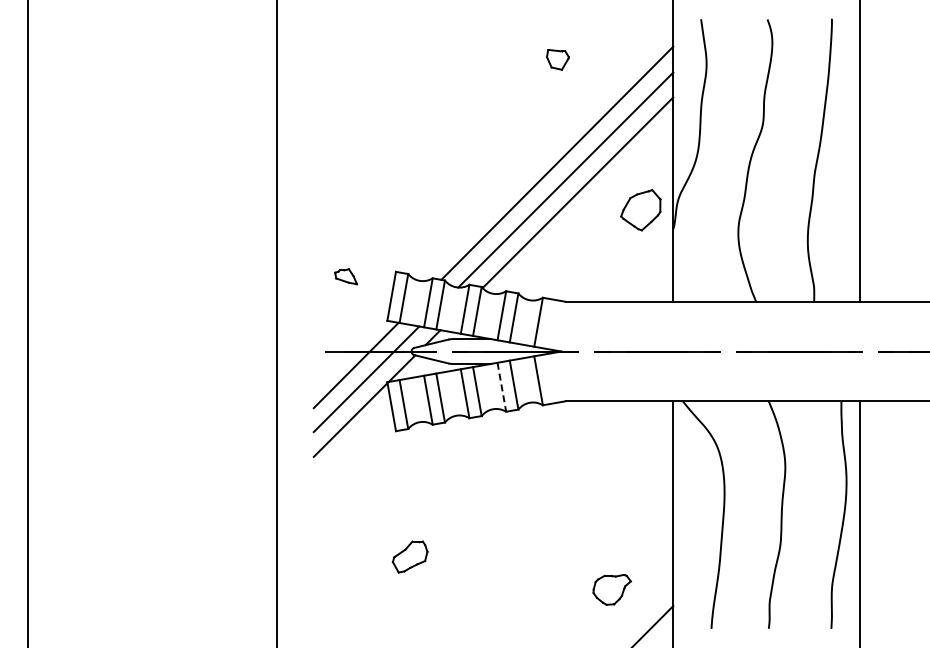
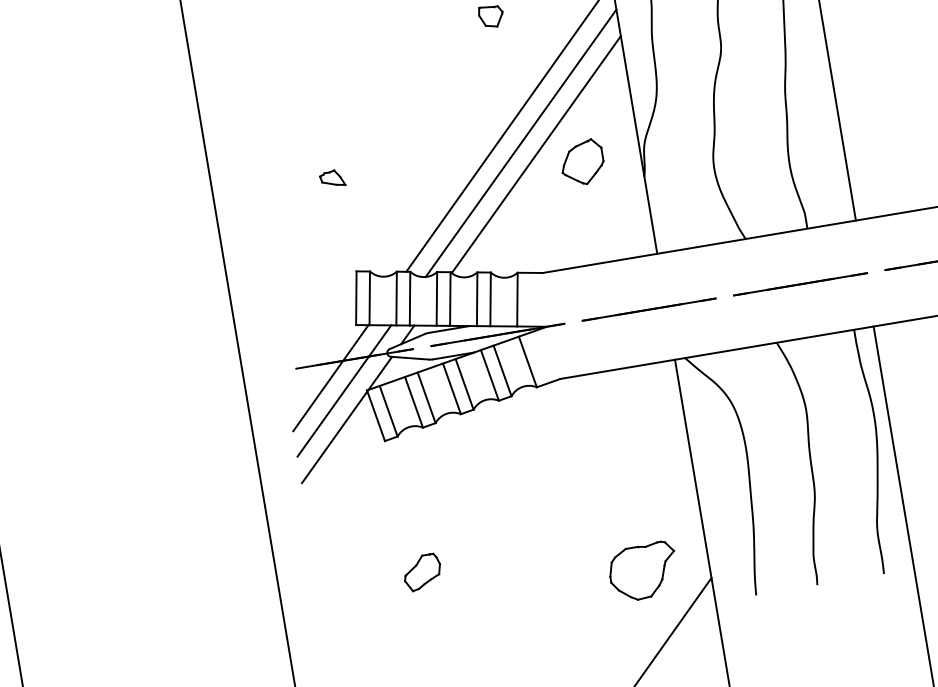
part: (640, 210) -> (582, 163), moved
part: (345, 276) -> (331, 178), moved
line: (501, 387) -> (489, 375), dashed -> solid
part: (612, 589) -> (643, 571), size x1.67

